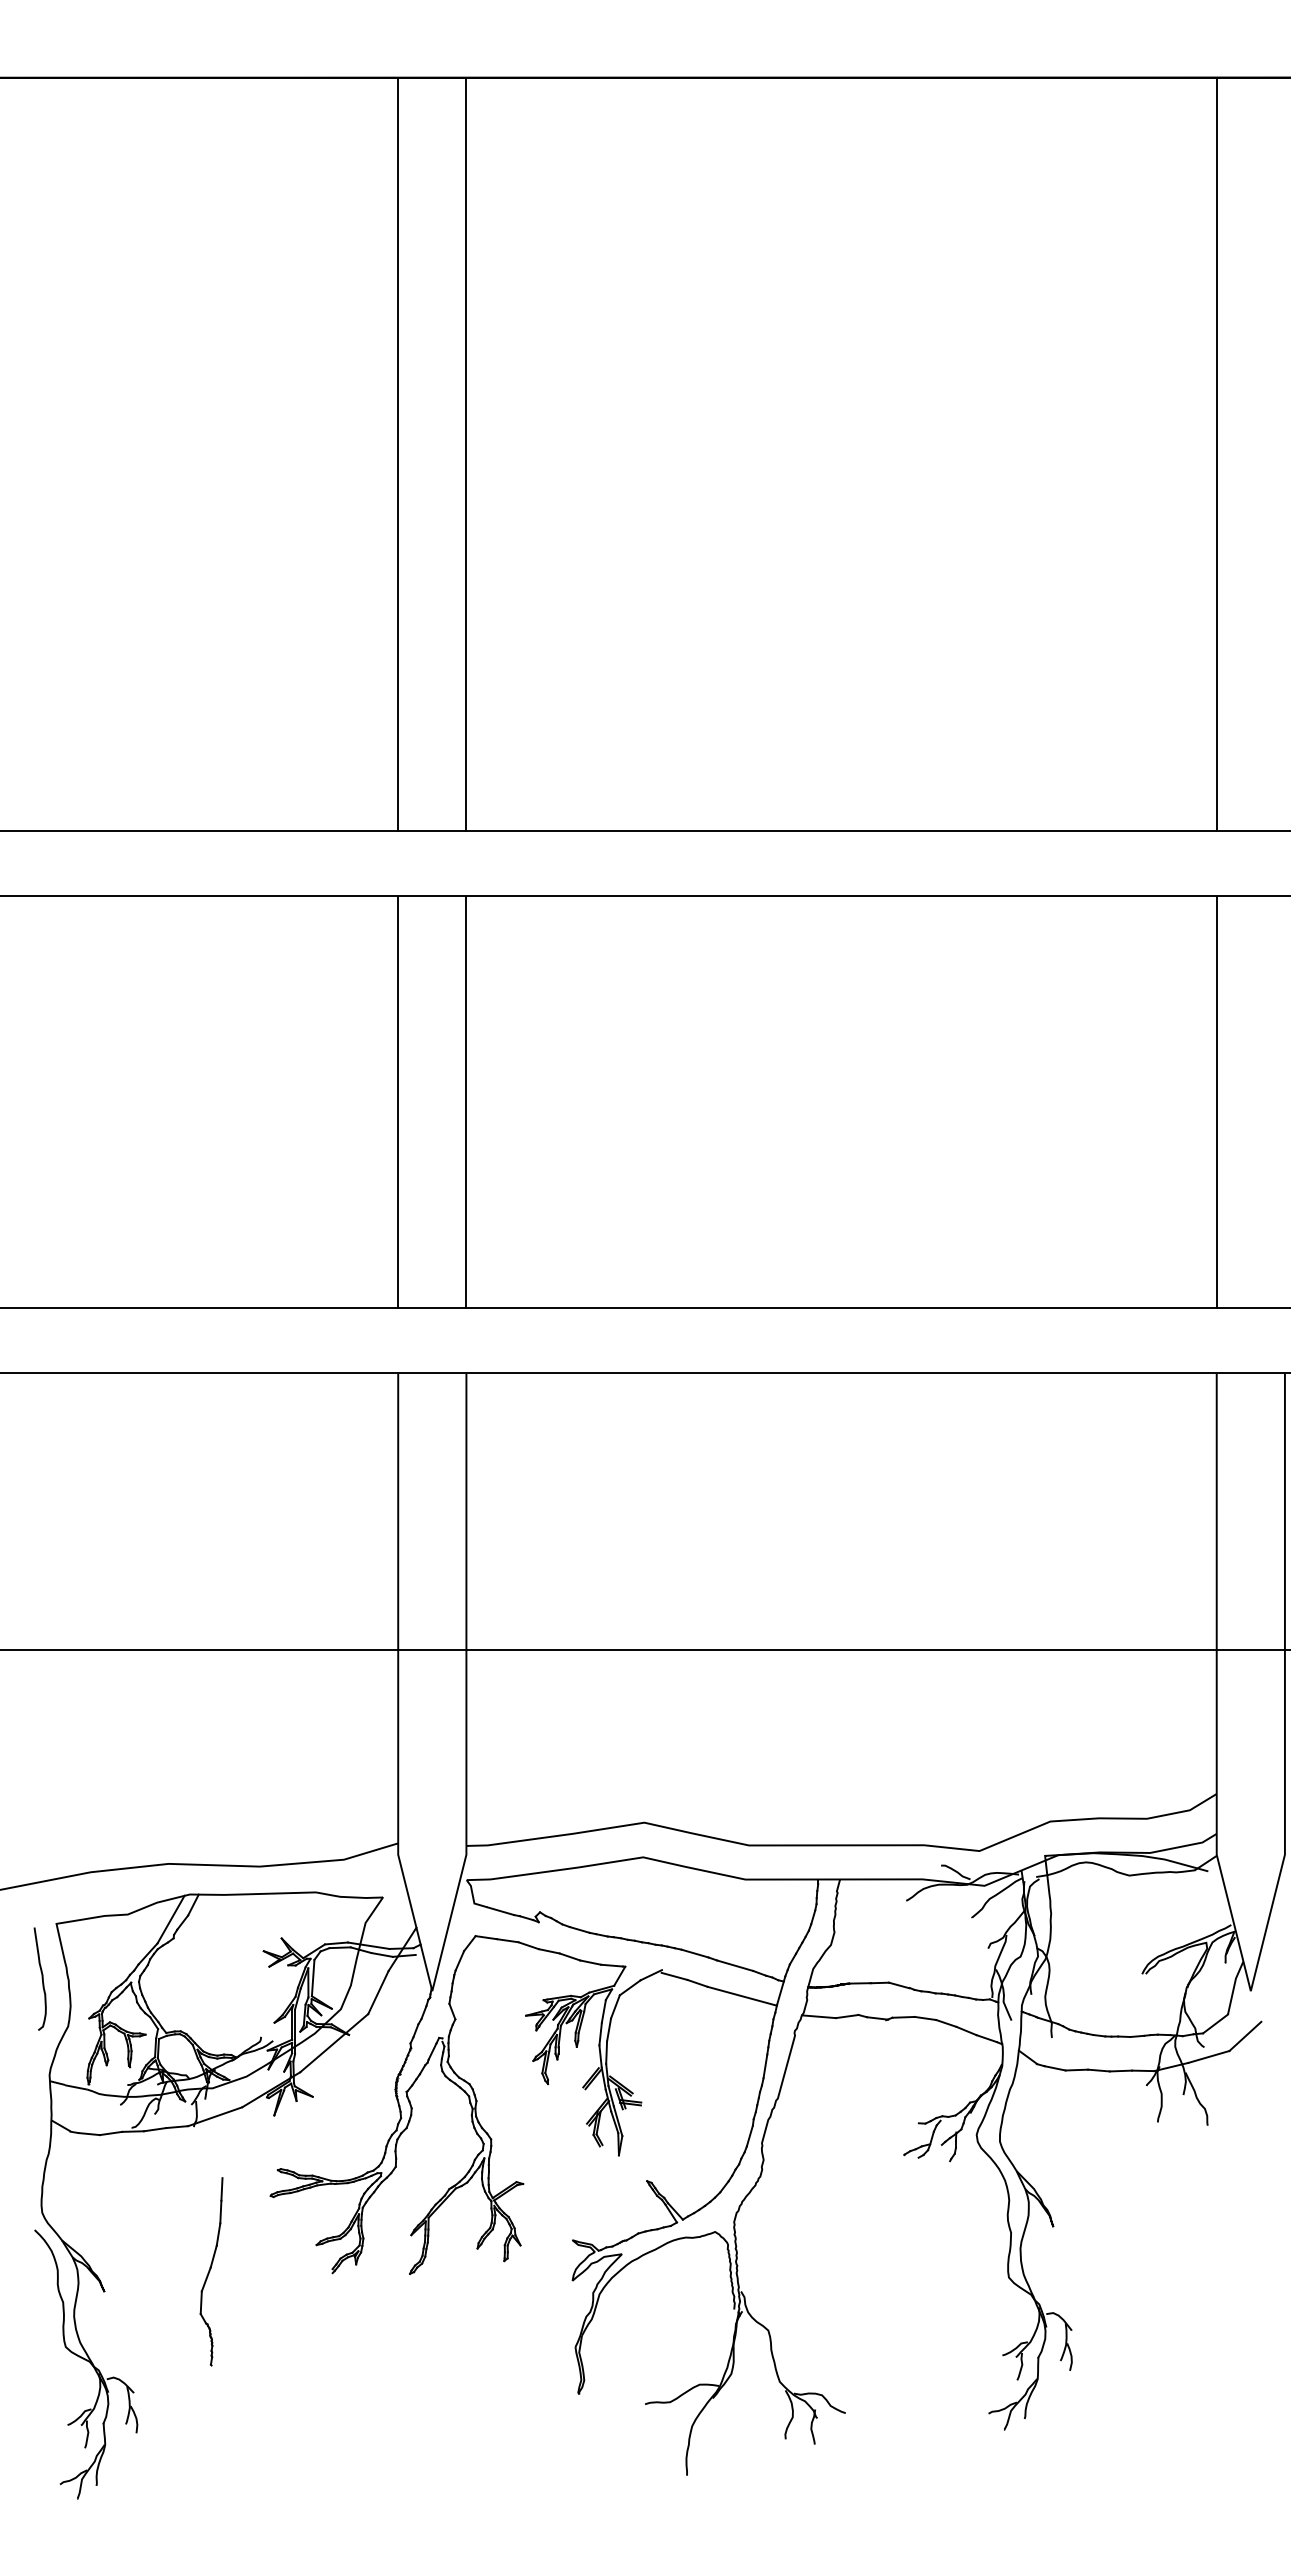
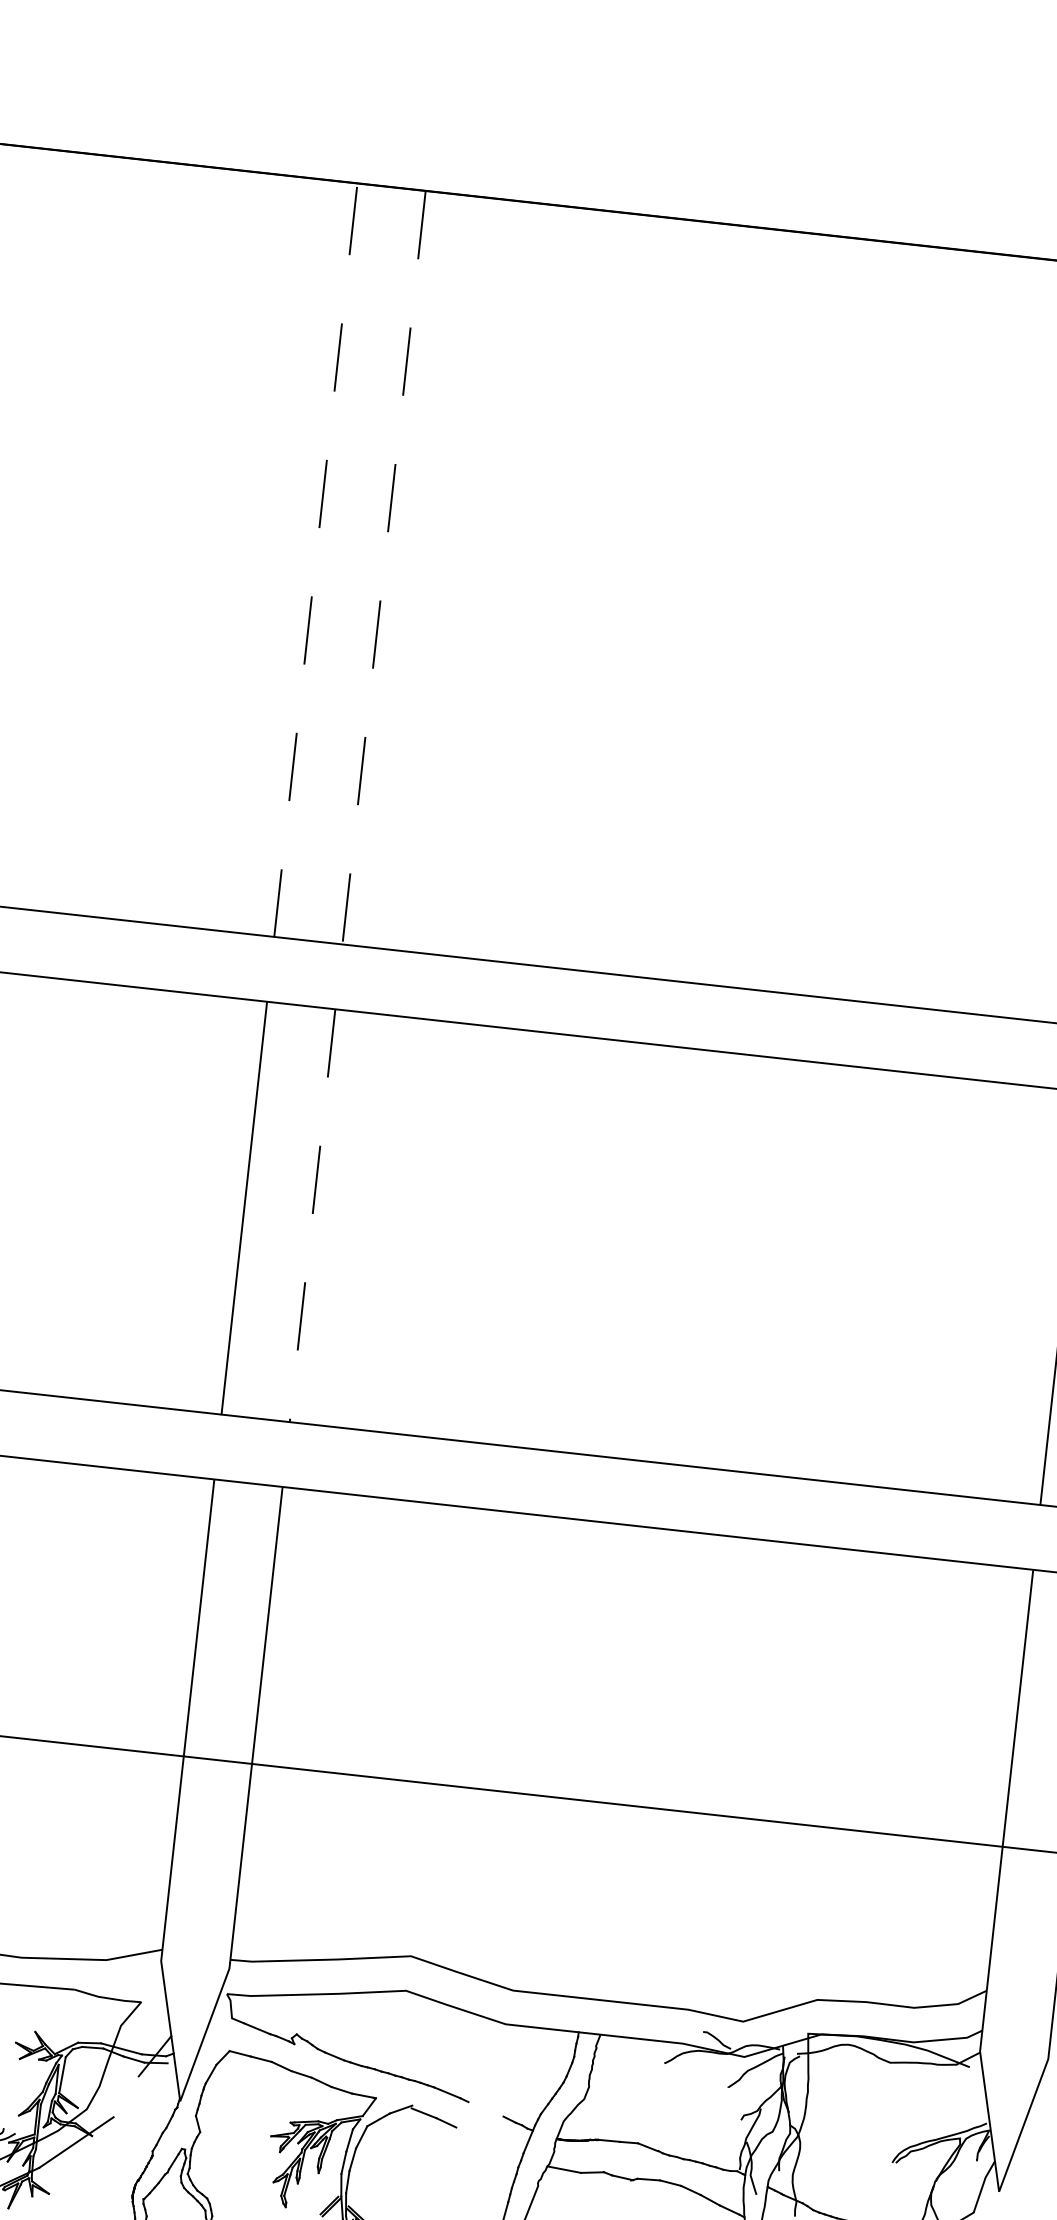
line: (398, 454) -> (316, 560), solid -> dashed
line: (466, 454) -> (384, 567), solid -> dashed
line: (466, 1102) -> (312, 1216), solid -> dashed
line: (735, 1965) -> (486, 2109), removed
line: (378, 1992) -> (126, 2096), removed
line: (741, 1995) -> (489, 2139), removed

